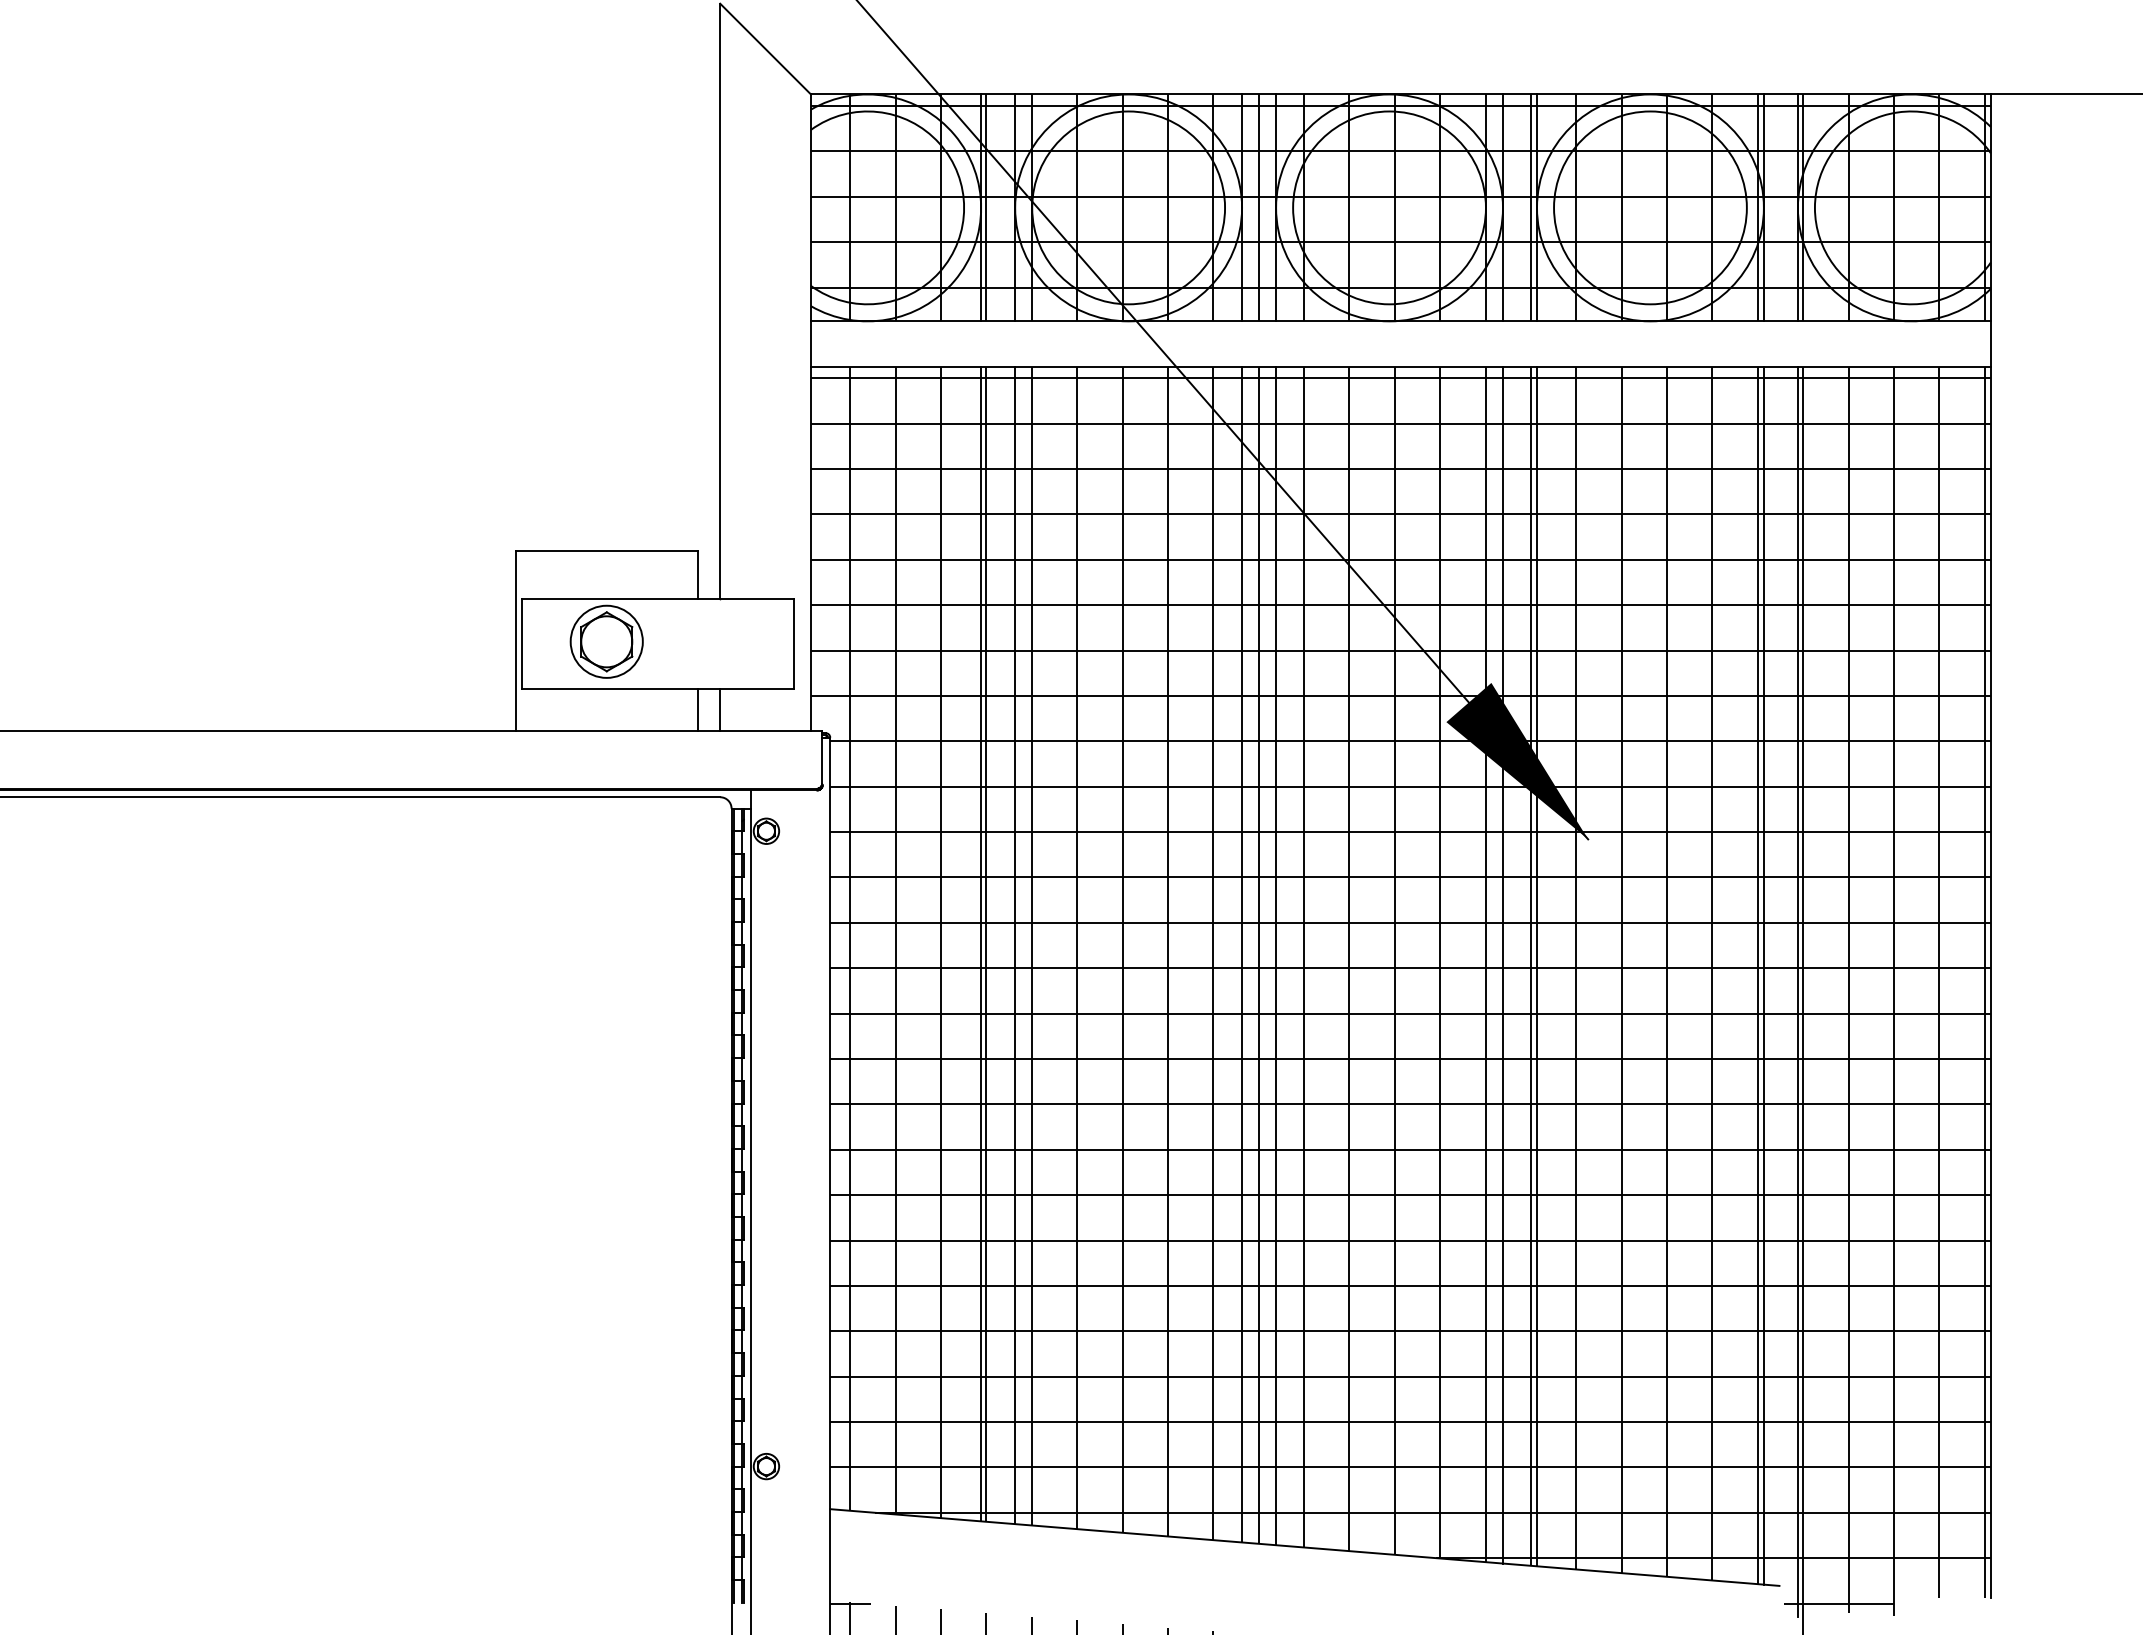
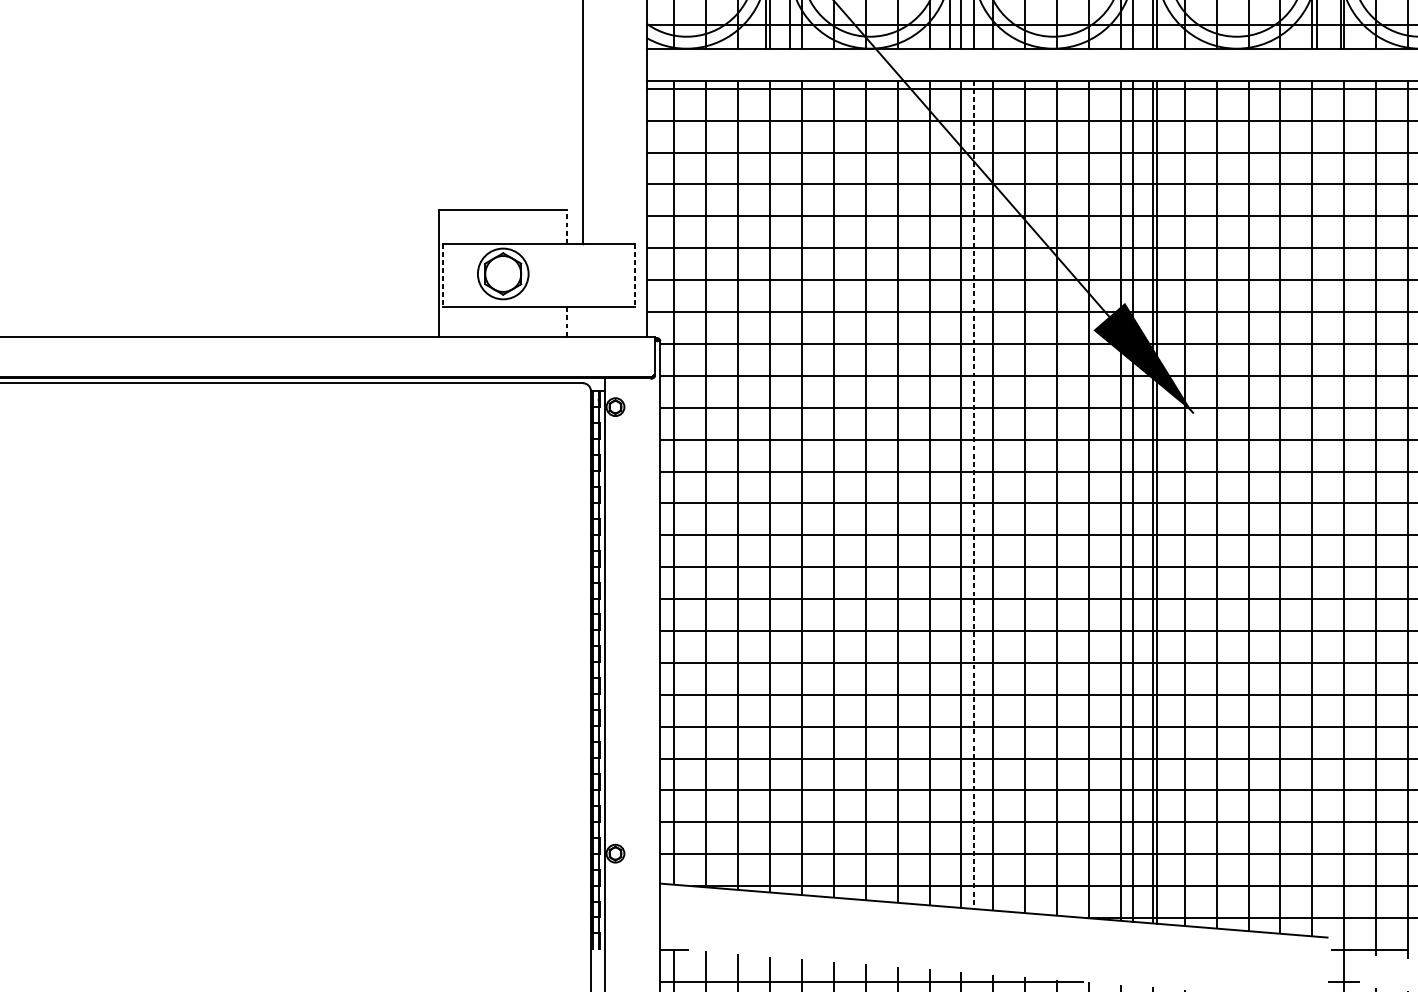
line: (697, 574) -> (567, 226), solid -> dashed
line: (521, 644) -> (443, 275), solid -> dashed
line: (793, 644) -> (634, 275), solid -> dashed
line: (720, 709) -> (583, 321), removed
line: (697, 710) -> (567, 322), solid -> dashed
line: (981, 943) -> (766, 486), removed
line: (1015, 945) -> (790, 487), removed
line: (1242, 954) -> (950, 493), removed
line: (1276, 956) -> (974, 495), solid -> dashed
line: (1763, 975) -> (1316, 508), removed
line: (1797, 991) -> (1340, 519), removed

